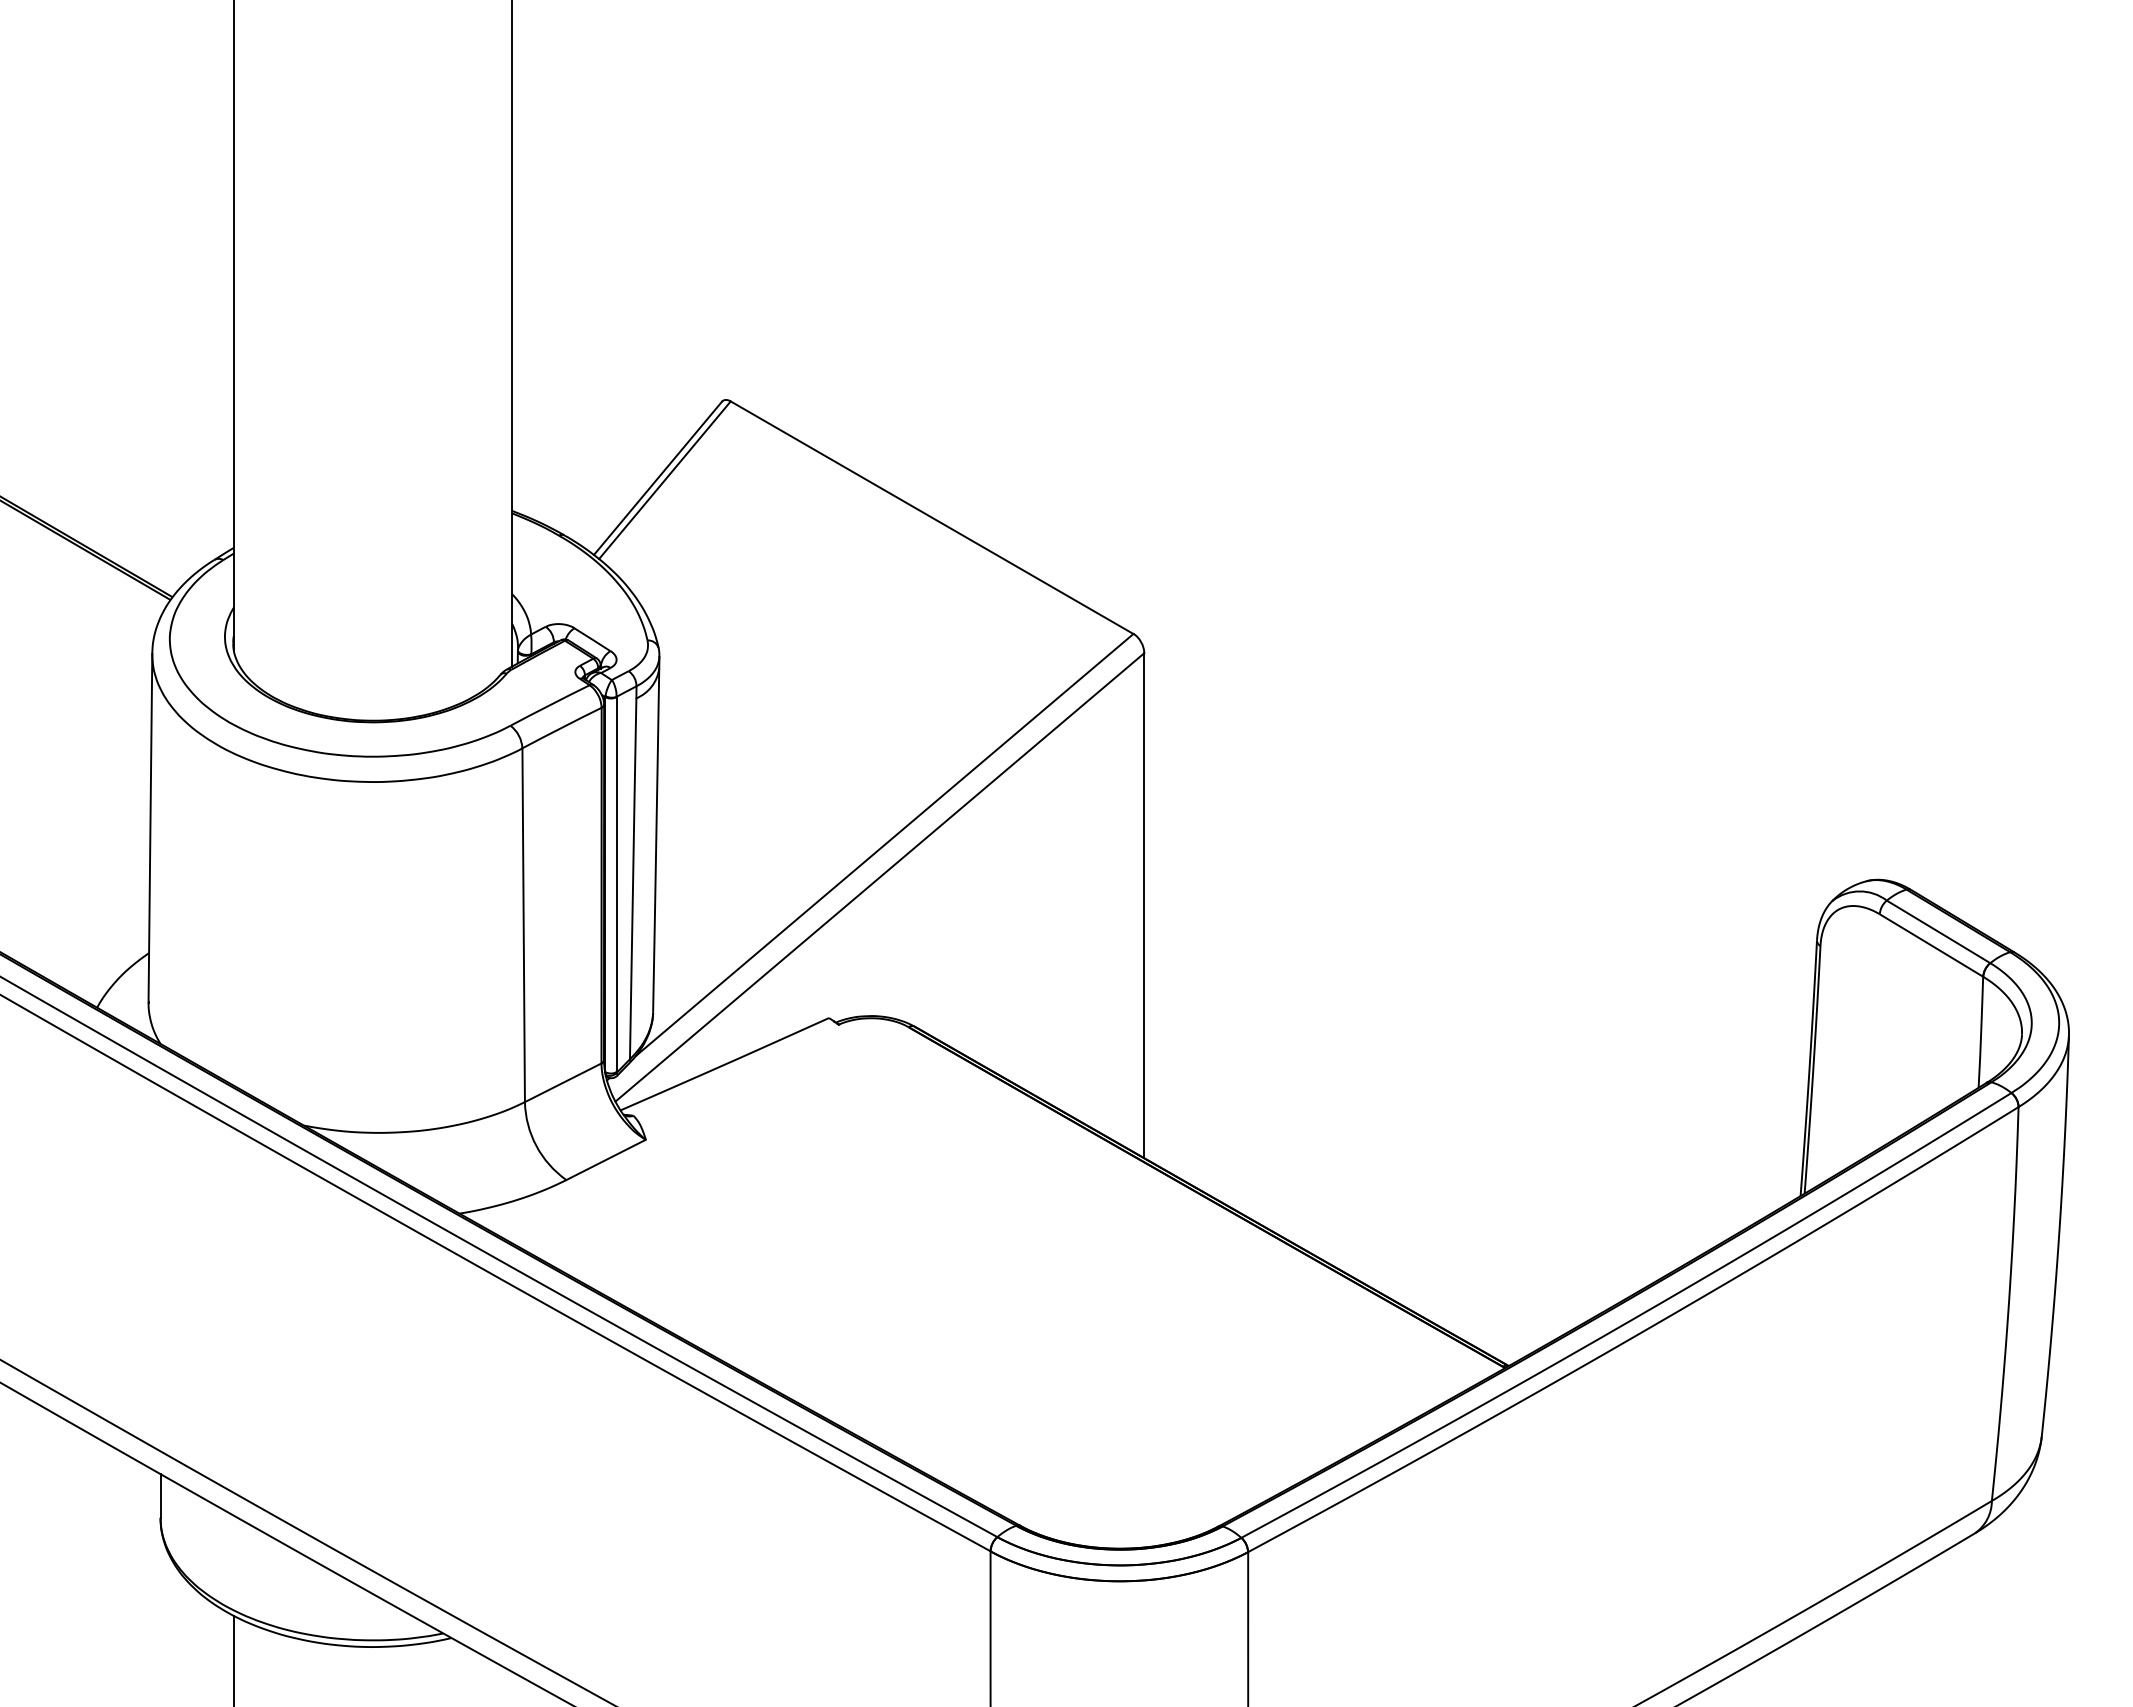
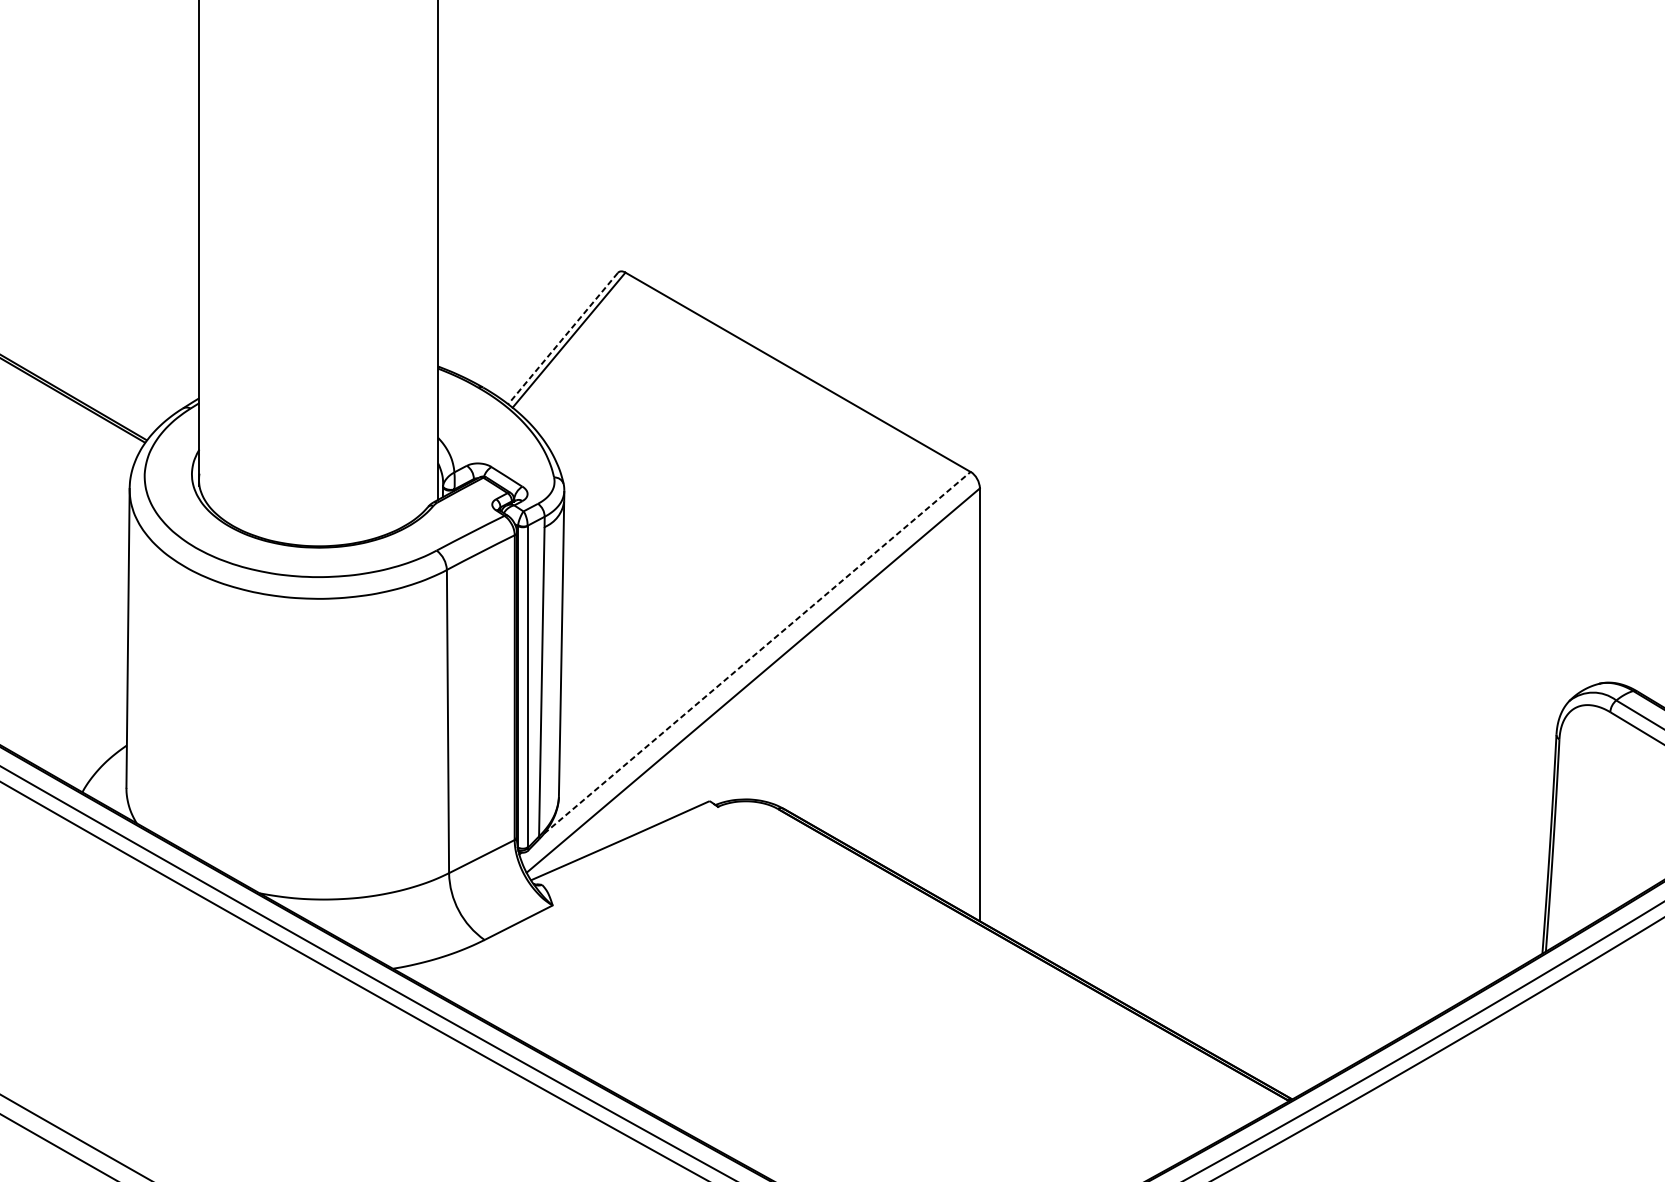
line: (657, 478) -> (562, 338), solid -> dashed
line: (884, 844) -> (757, 652), solid -> dashed

